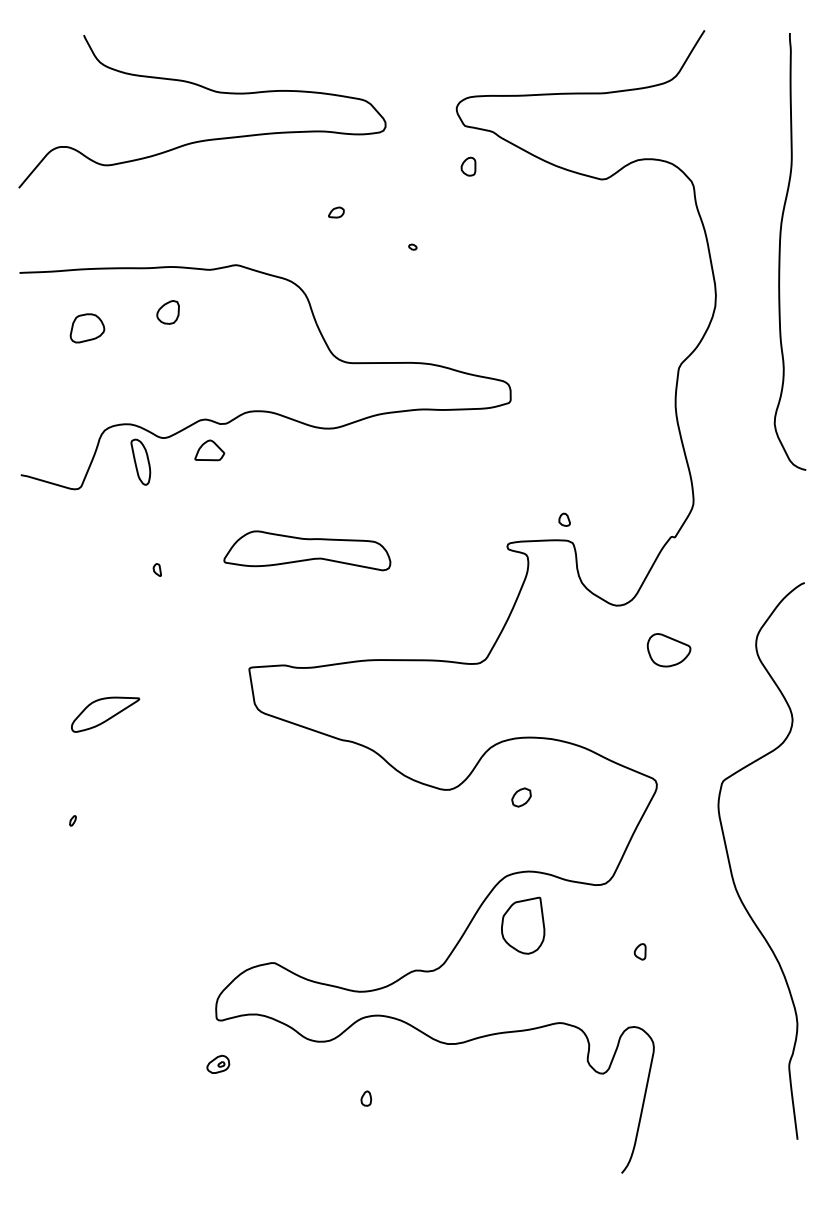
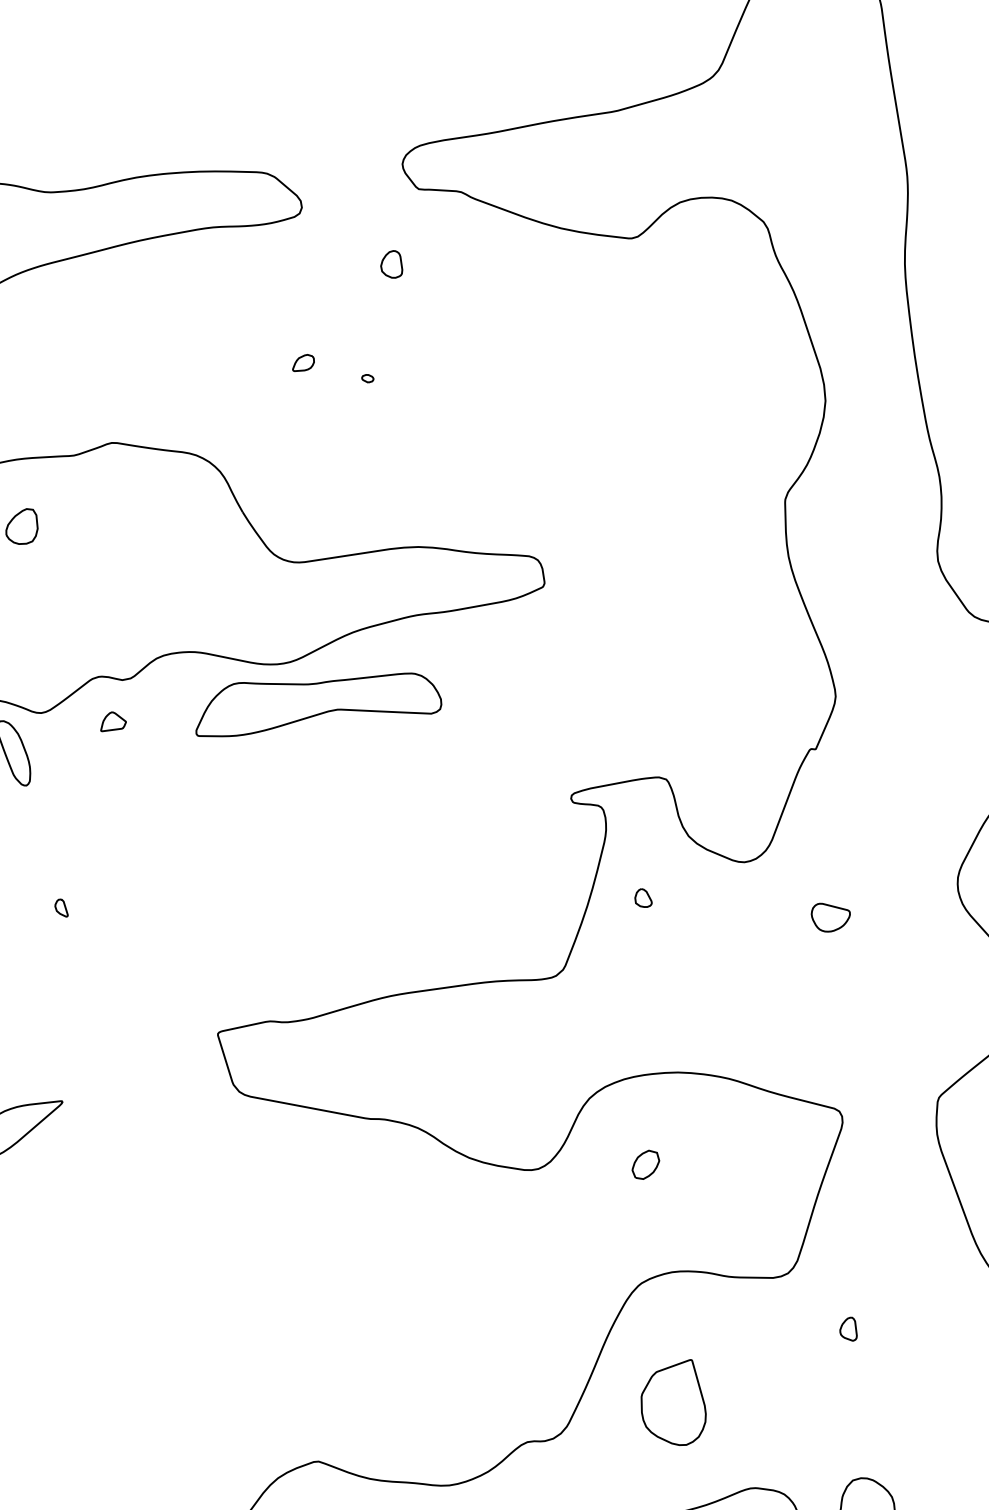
part: (468, 166) -> (391, 264), moved
part: (336, 212) -> (303, 362), moved
part: (209, 450) -> (112, 721), size x0.6
part: (564, 519) -> (642, 897), moved
part: (307, 550) -> (316, 700), moved
part: (668, 650) -> (830, 917), size x0.6
part: (523, 925) -> (673, 1404), moved
part: (639, 951) -> (847, 1329), moved

